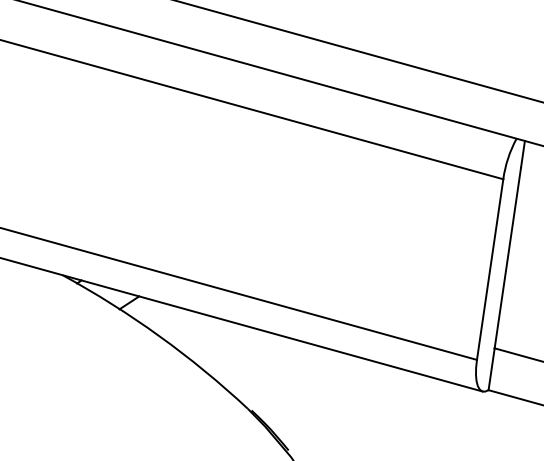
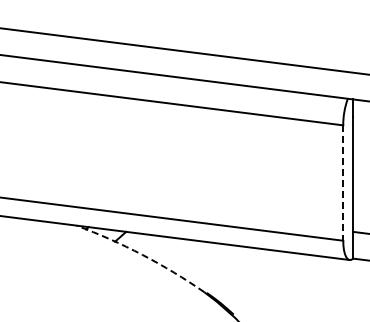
line: (490, 270) -> (343, 183), solid -> dashed
arc: (159, 335) -> (142, 254), solid -> dashed

